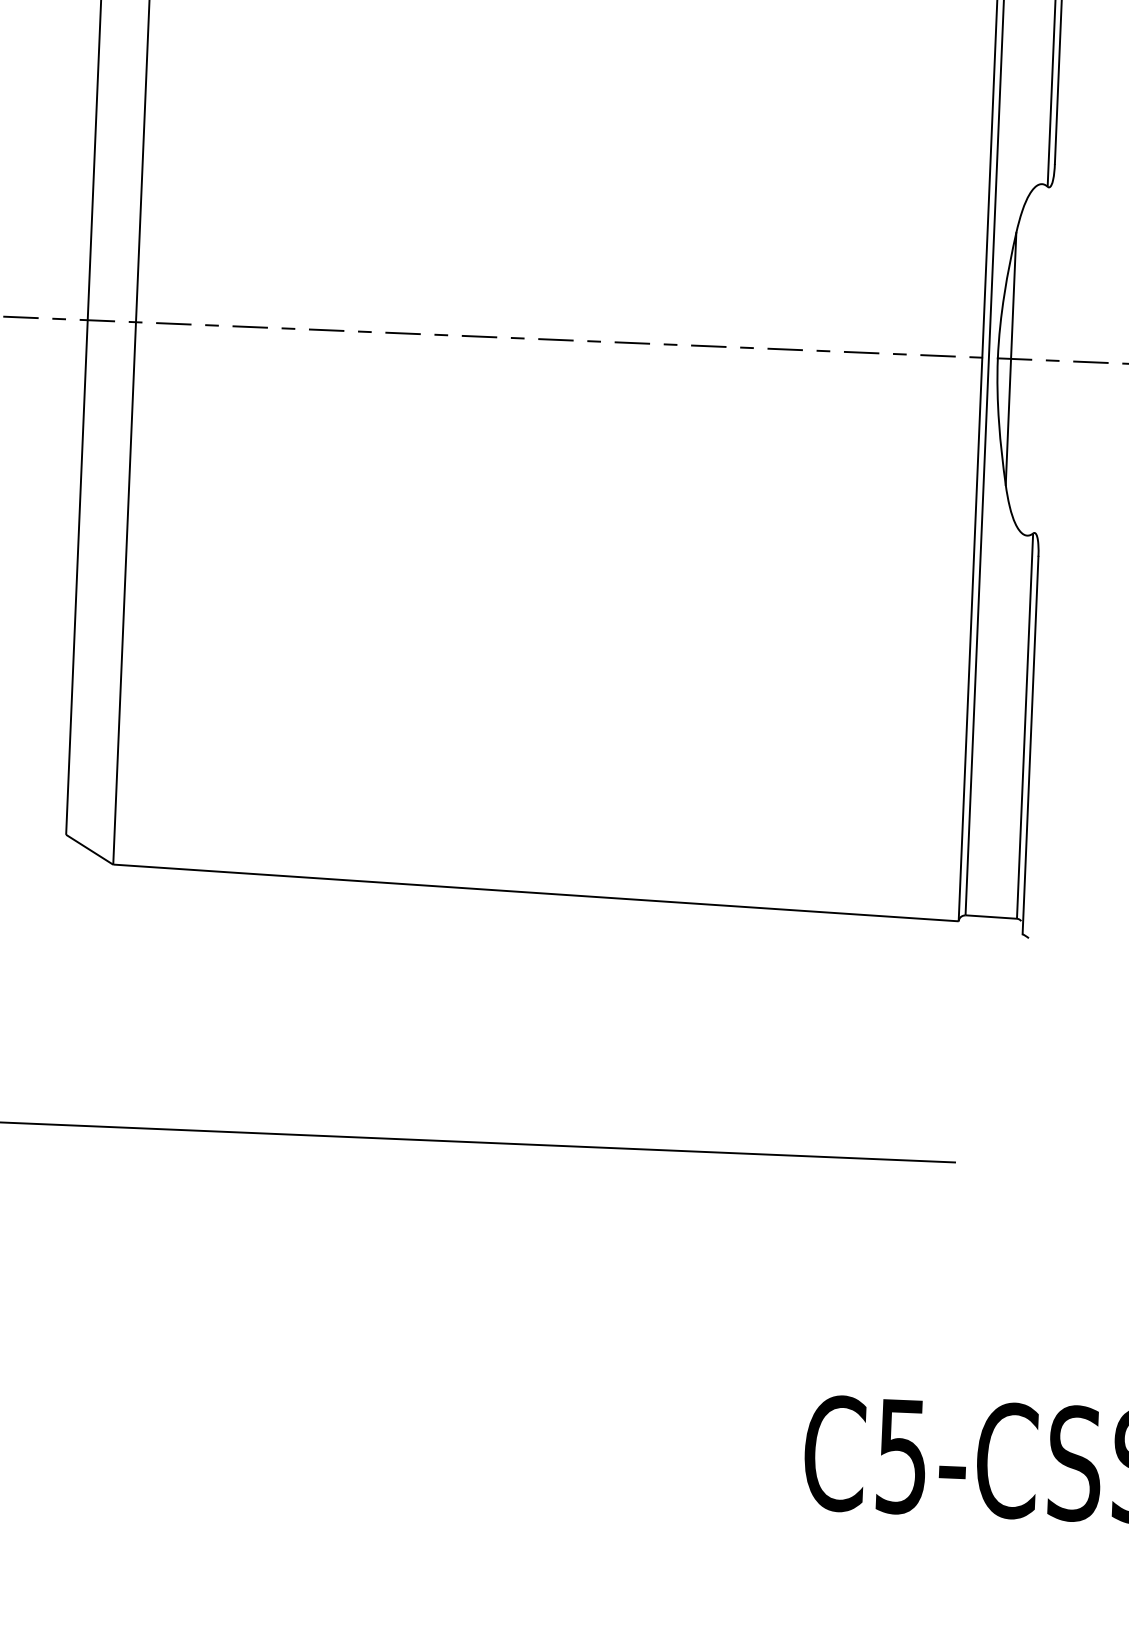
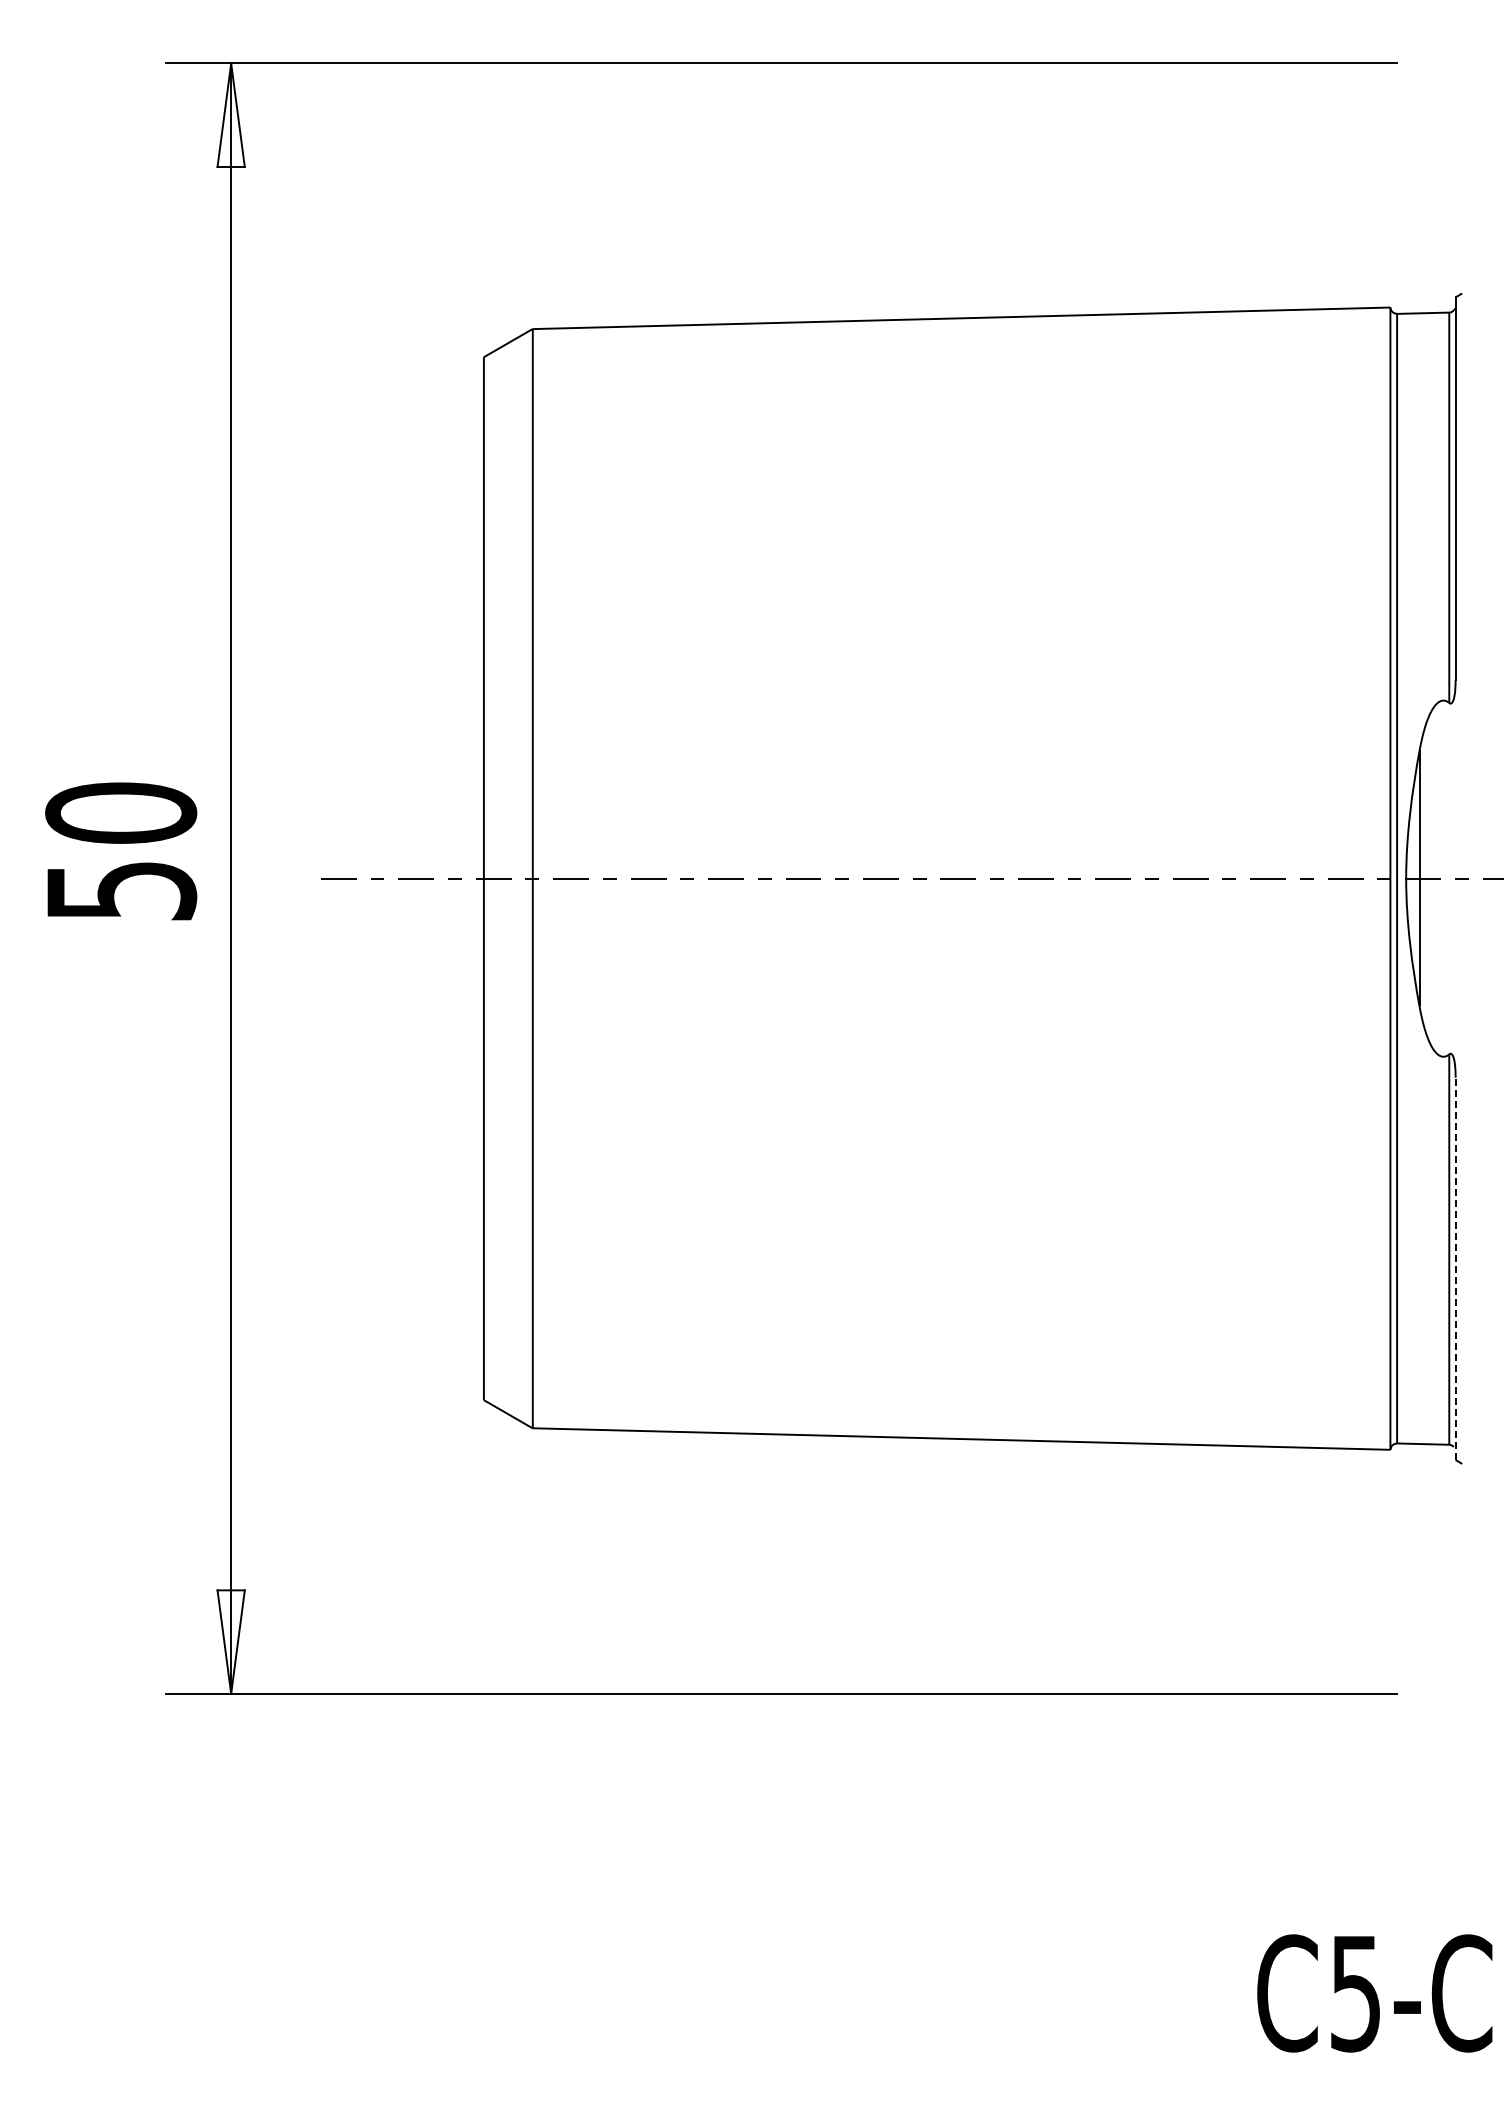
line: (1030, 745) -> (1455, 1268), solid -> dashed

